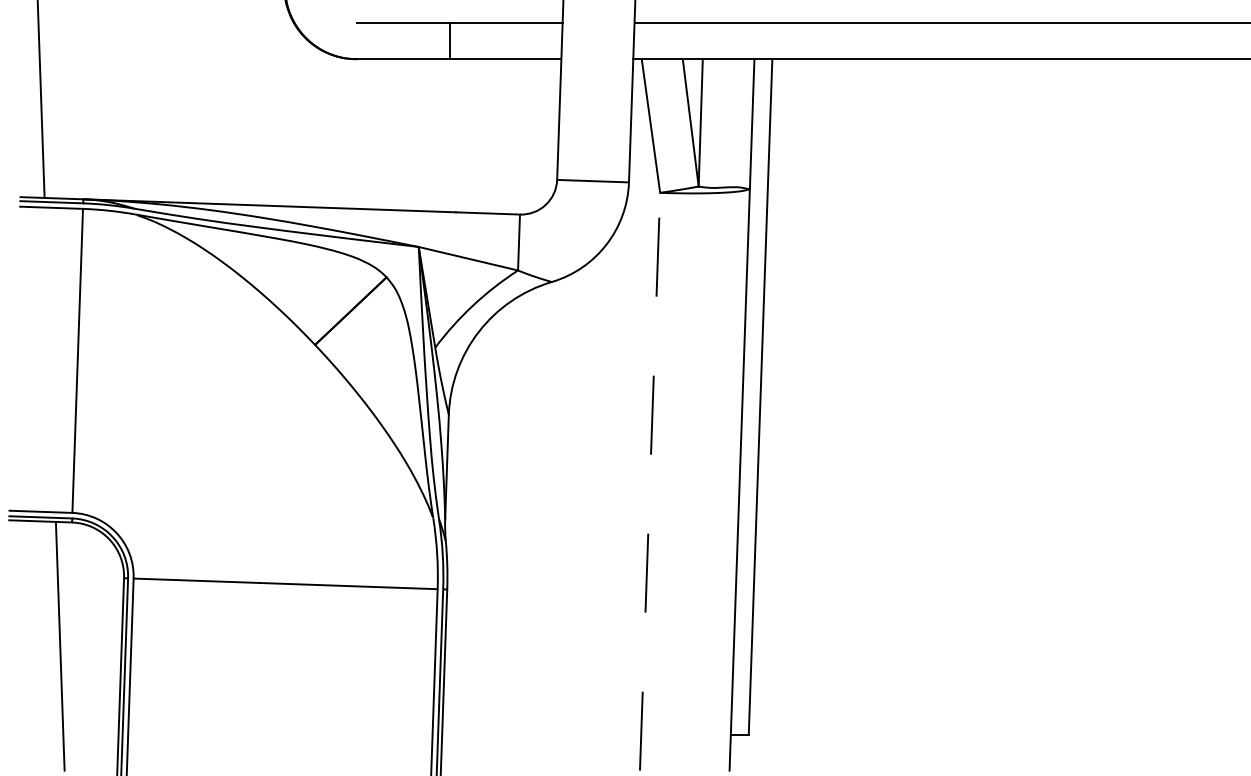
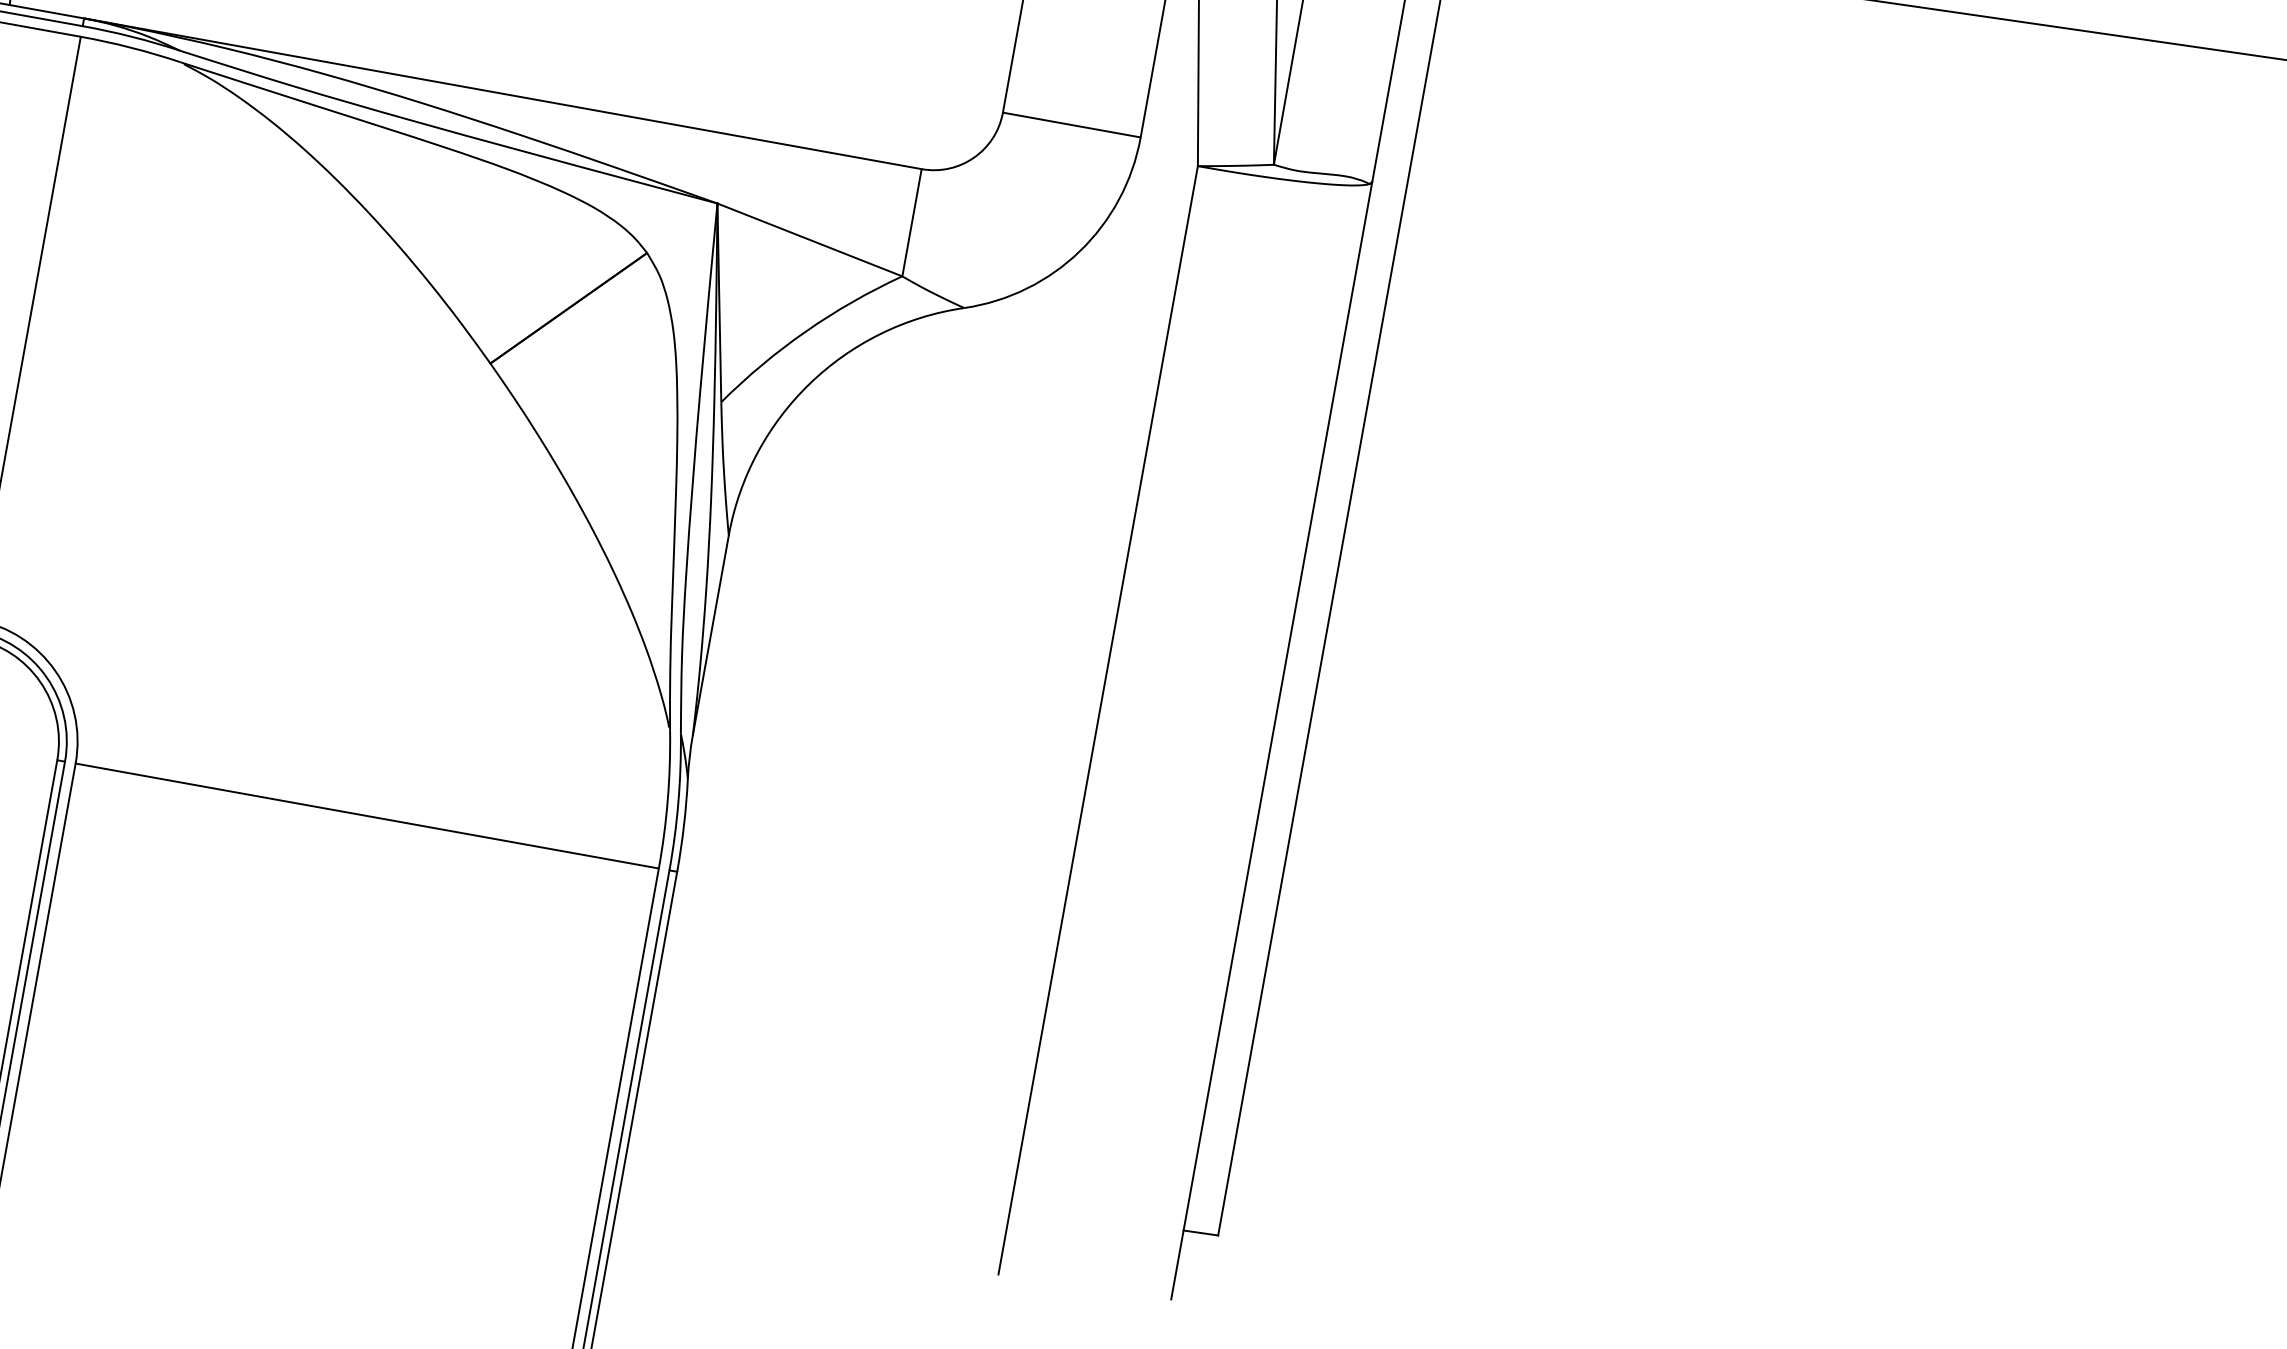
line: (650, 481) -> (1099, 719), dashed -> solid

